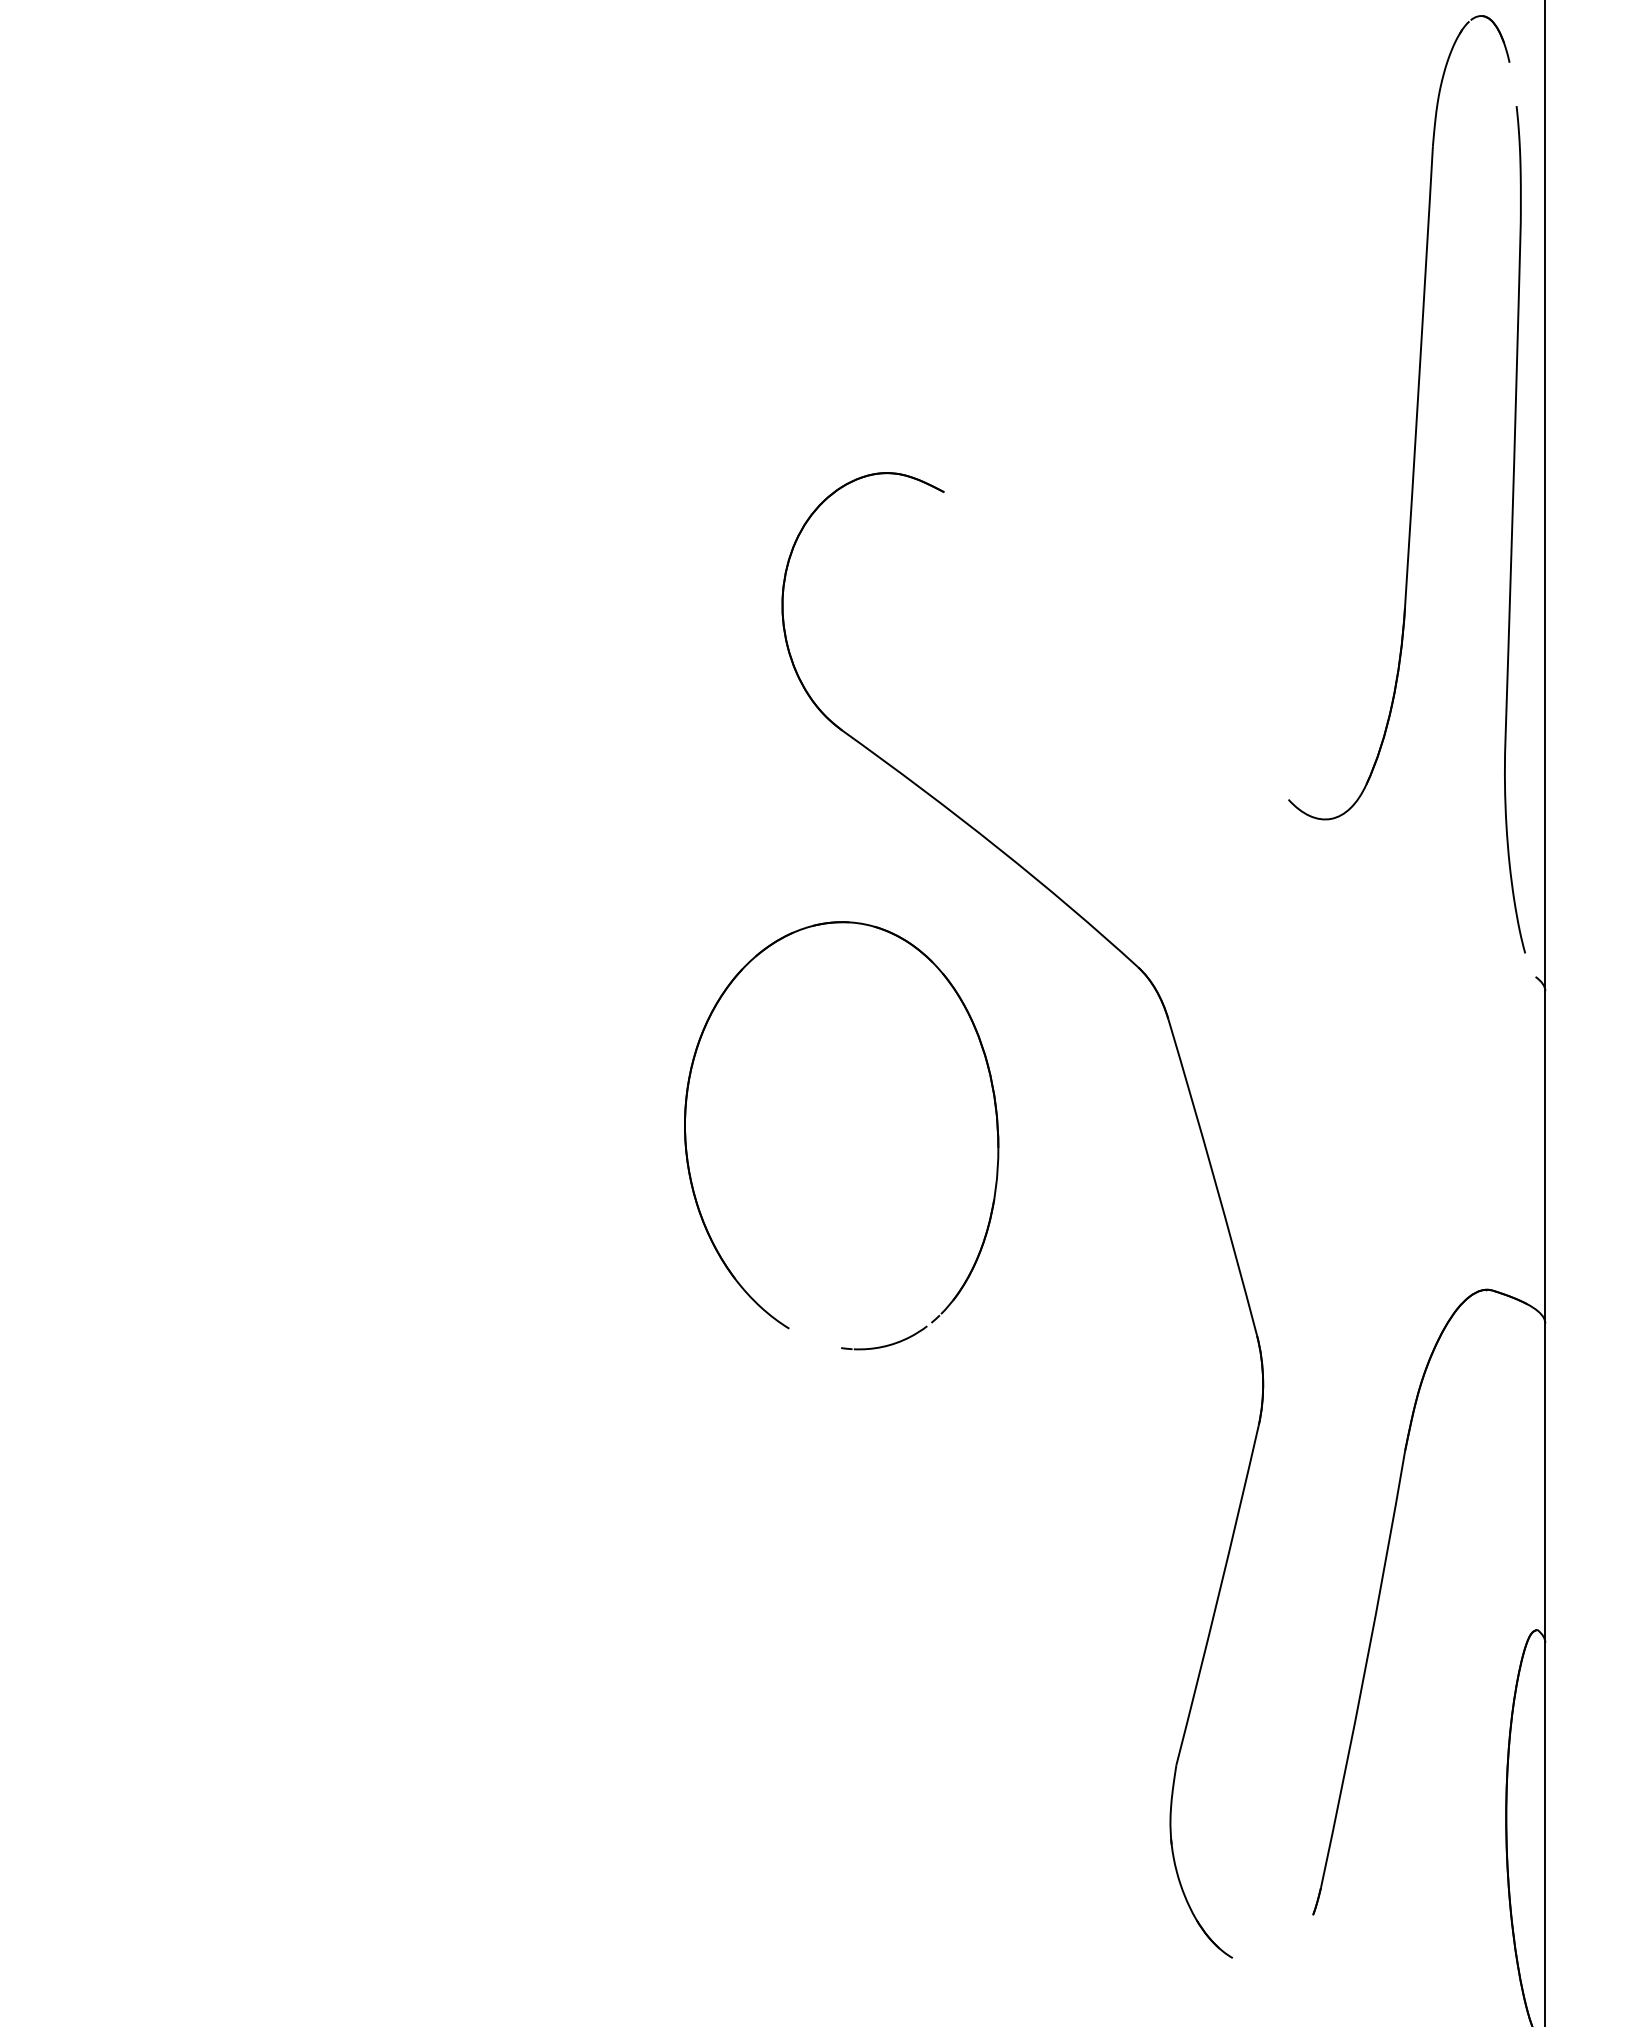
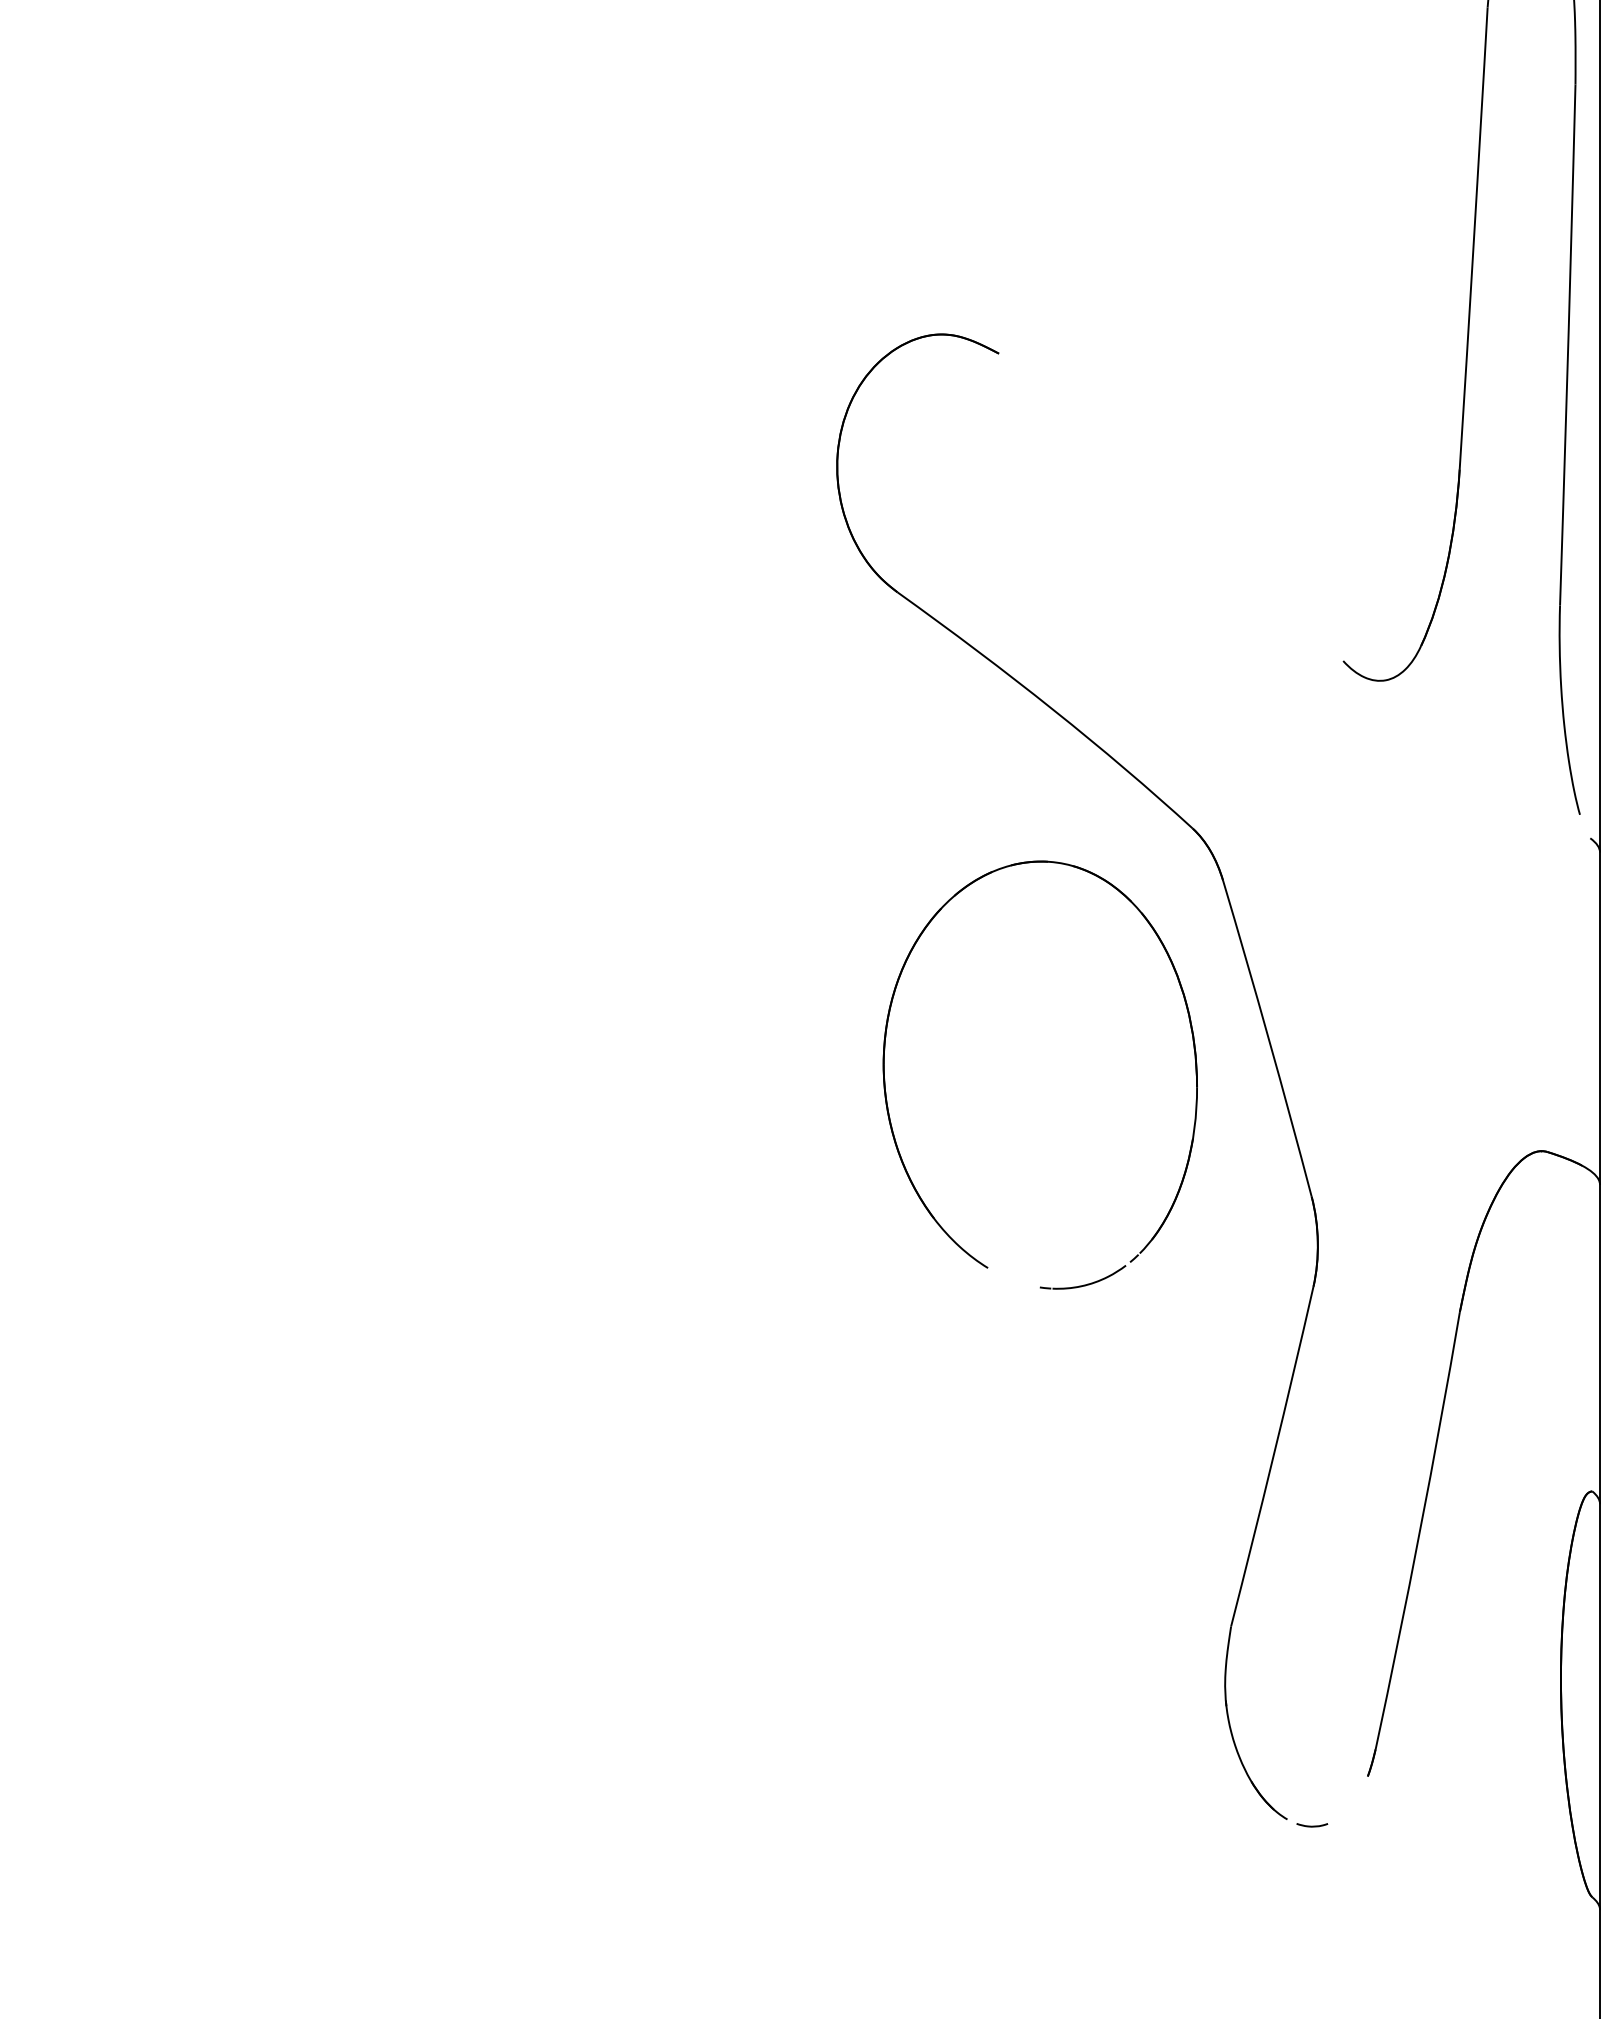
part: (687, 1149) -> (886, 1088), moved
curve: (1257, 1964) -> (1312, 1825), added

